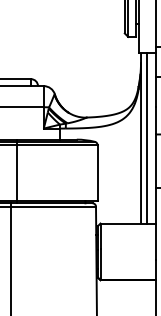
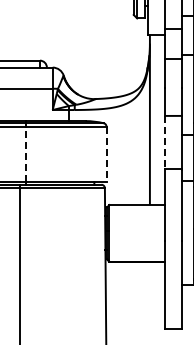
line: (146, 138) -> (155, 119), removed
line: (155, 161) -> (164, 142), solid -> dashed
line: (16, 173) -> (25, 154), solid -> dashed
line: (97, 173) -> (106, 154), solid -> dashed

